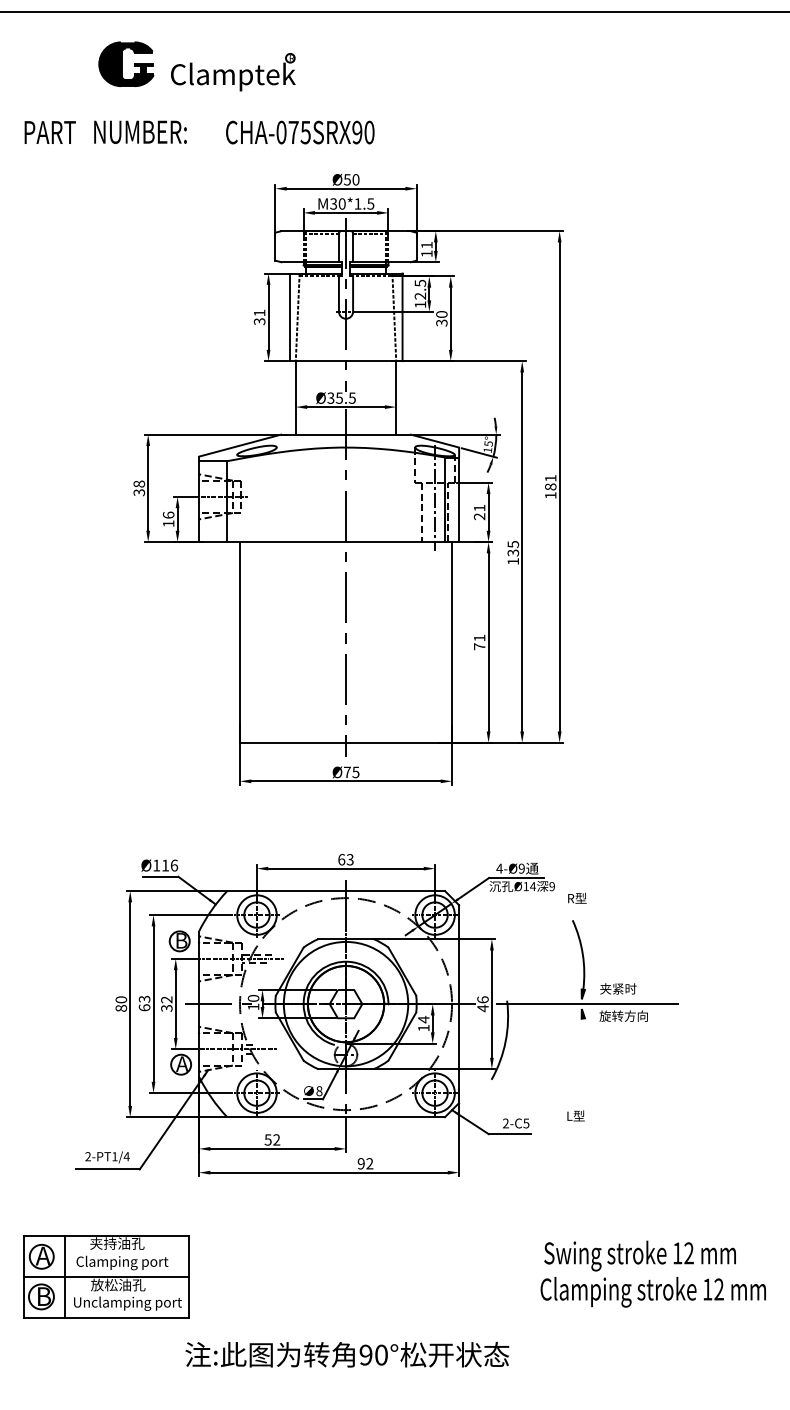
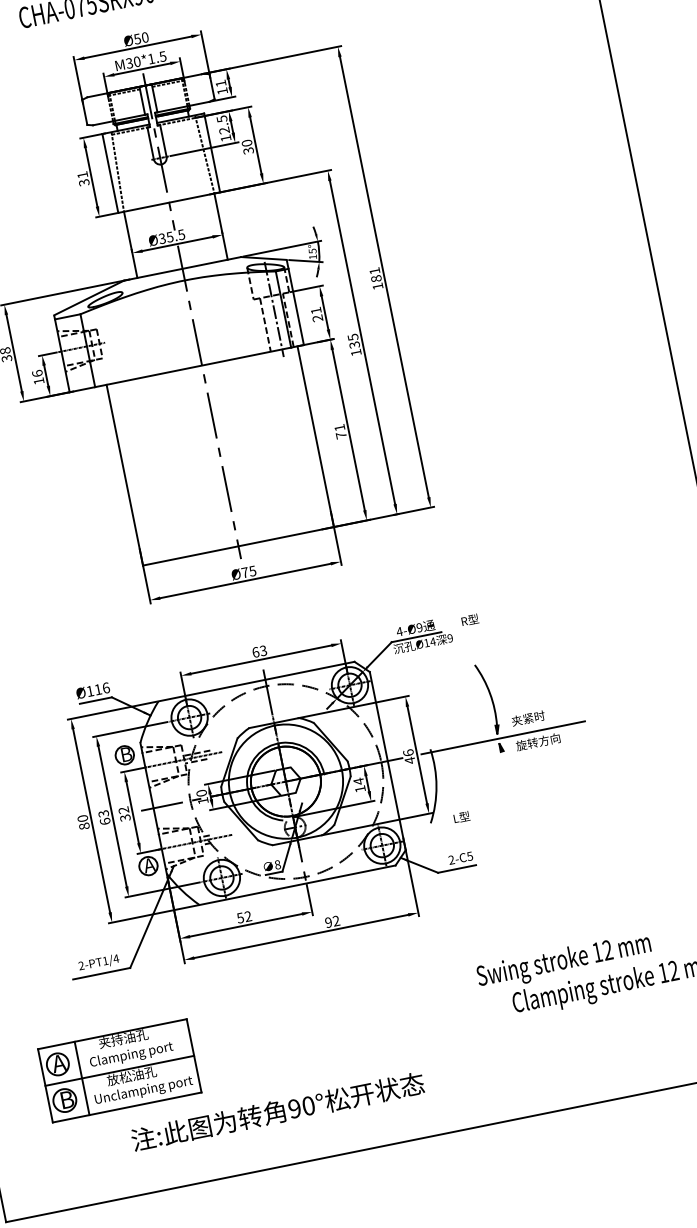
text: (577, 897) -> (470, 619), moved
text: (575, 1115) -> (461, 816), moved
text: (639, 1255) -> (563, 961), moved
text: (347, 1354) -> (277, 1111), moved

